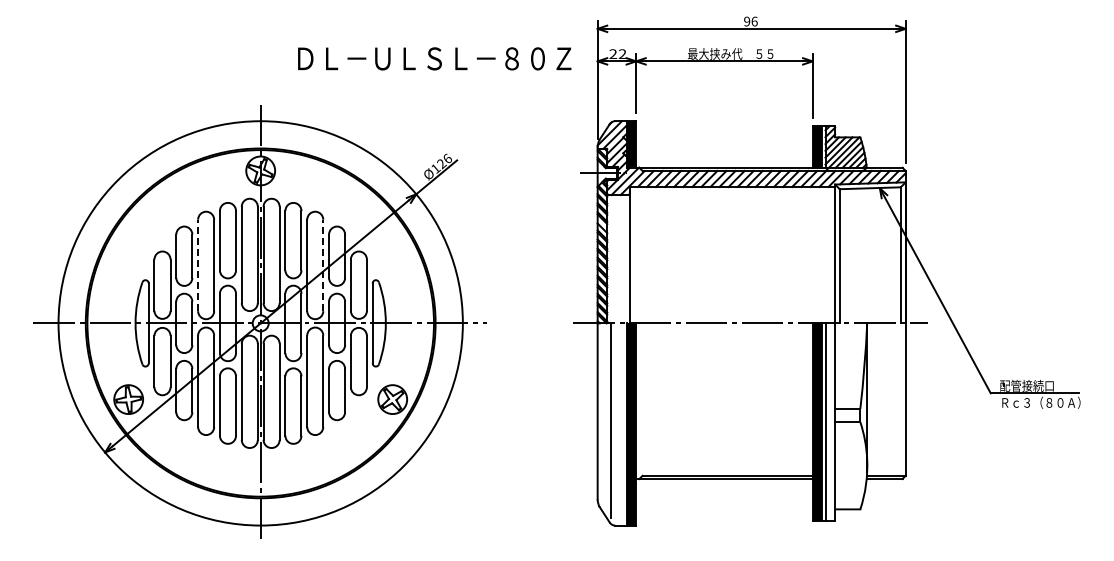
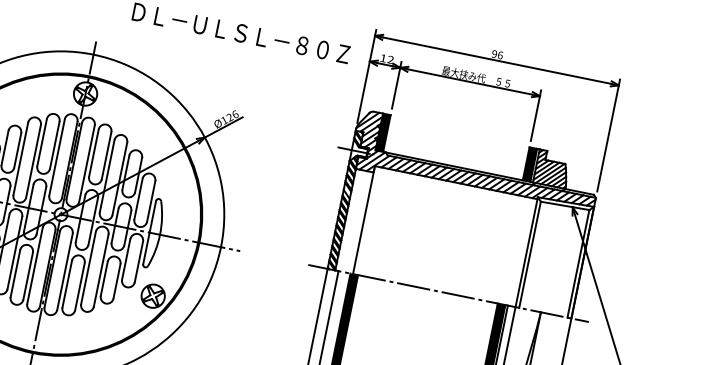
text: (613, 53) -> (383, 57), 22 -> 12
line: (198, 265) -> (21, 158), dashed -> solid
line: (323, 265) -> (120, 178), dashed -> solid

